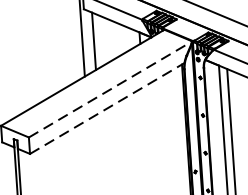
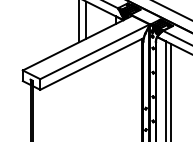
line: (111, 88) -> (95, 51), dashed -> solid
line: (106, 107) -> (91, 63), dashed -> solid

